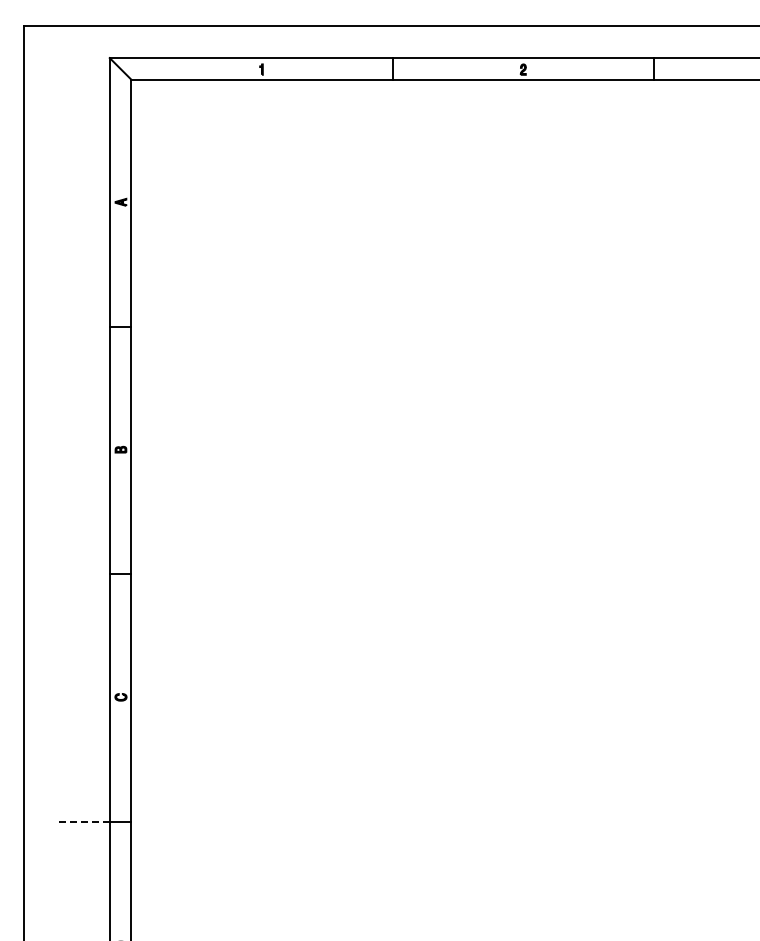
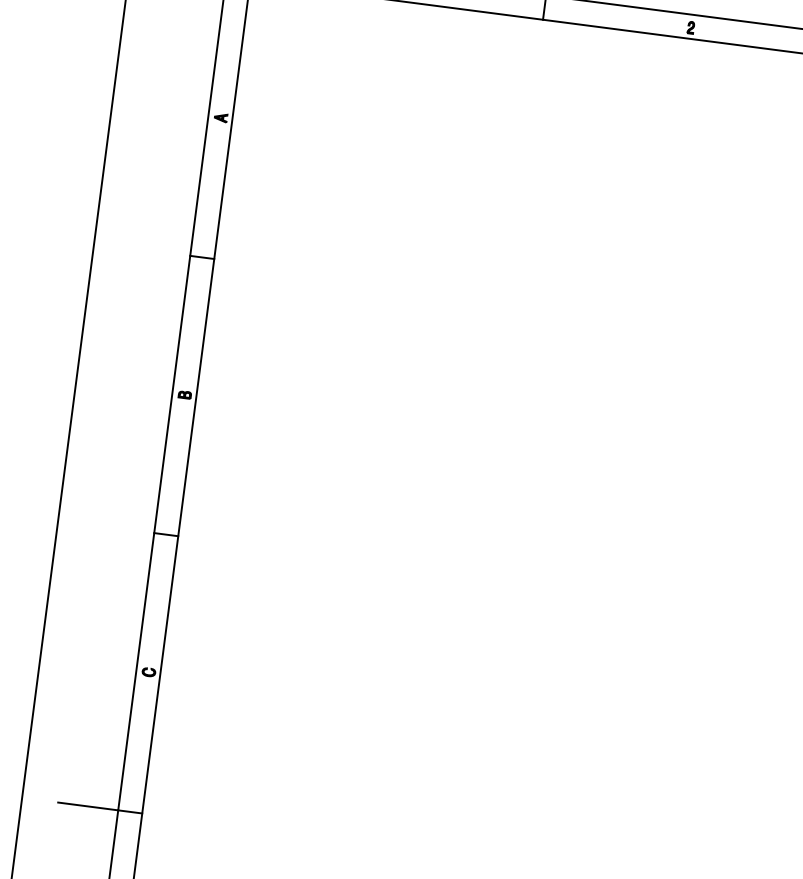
line: (82, 821) -> (87, 805), dashed -> solid

